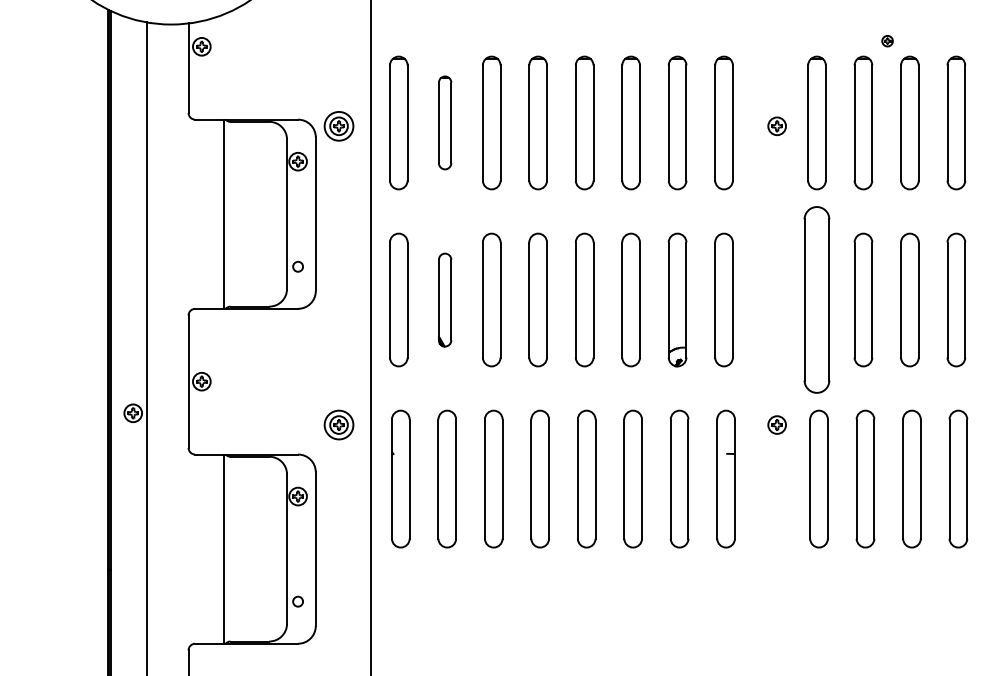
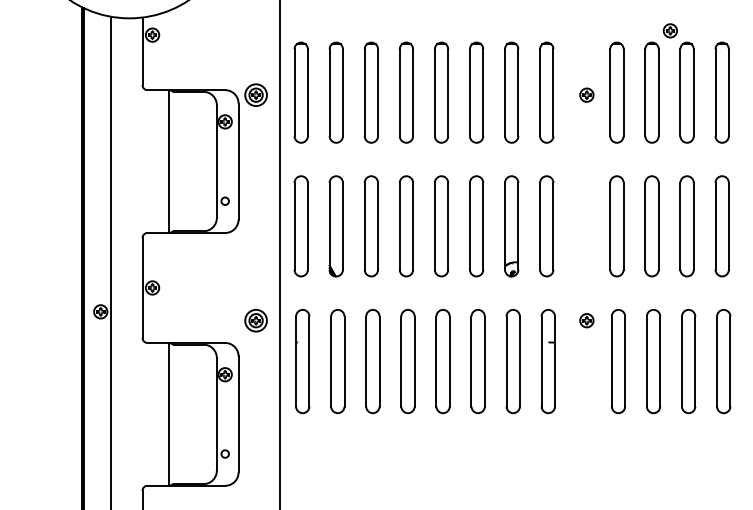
part: (886, 40) -> (669, 30), size x1.67
part: (444, 122) -> (335, 92), size x1.43
part: (444, 300) -> (335, 226), size x1.43
part: (816, 300) -> (616, 226), size x0.71

